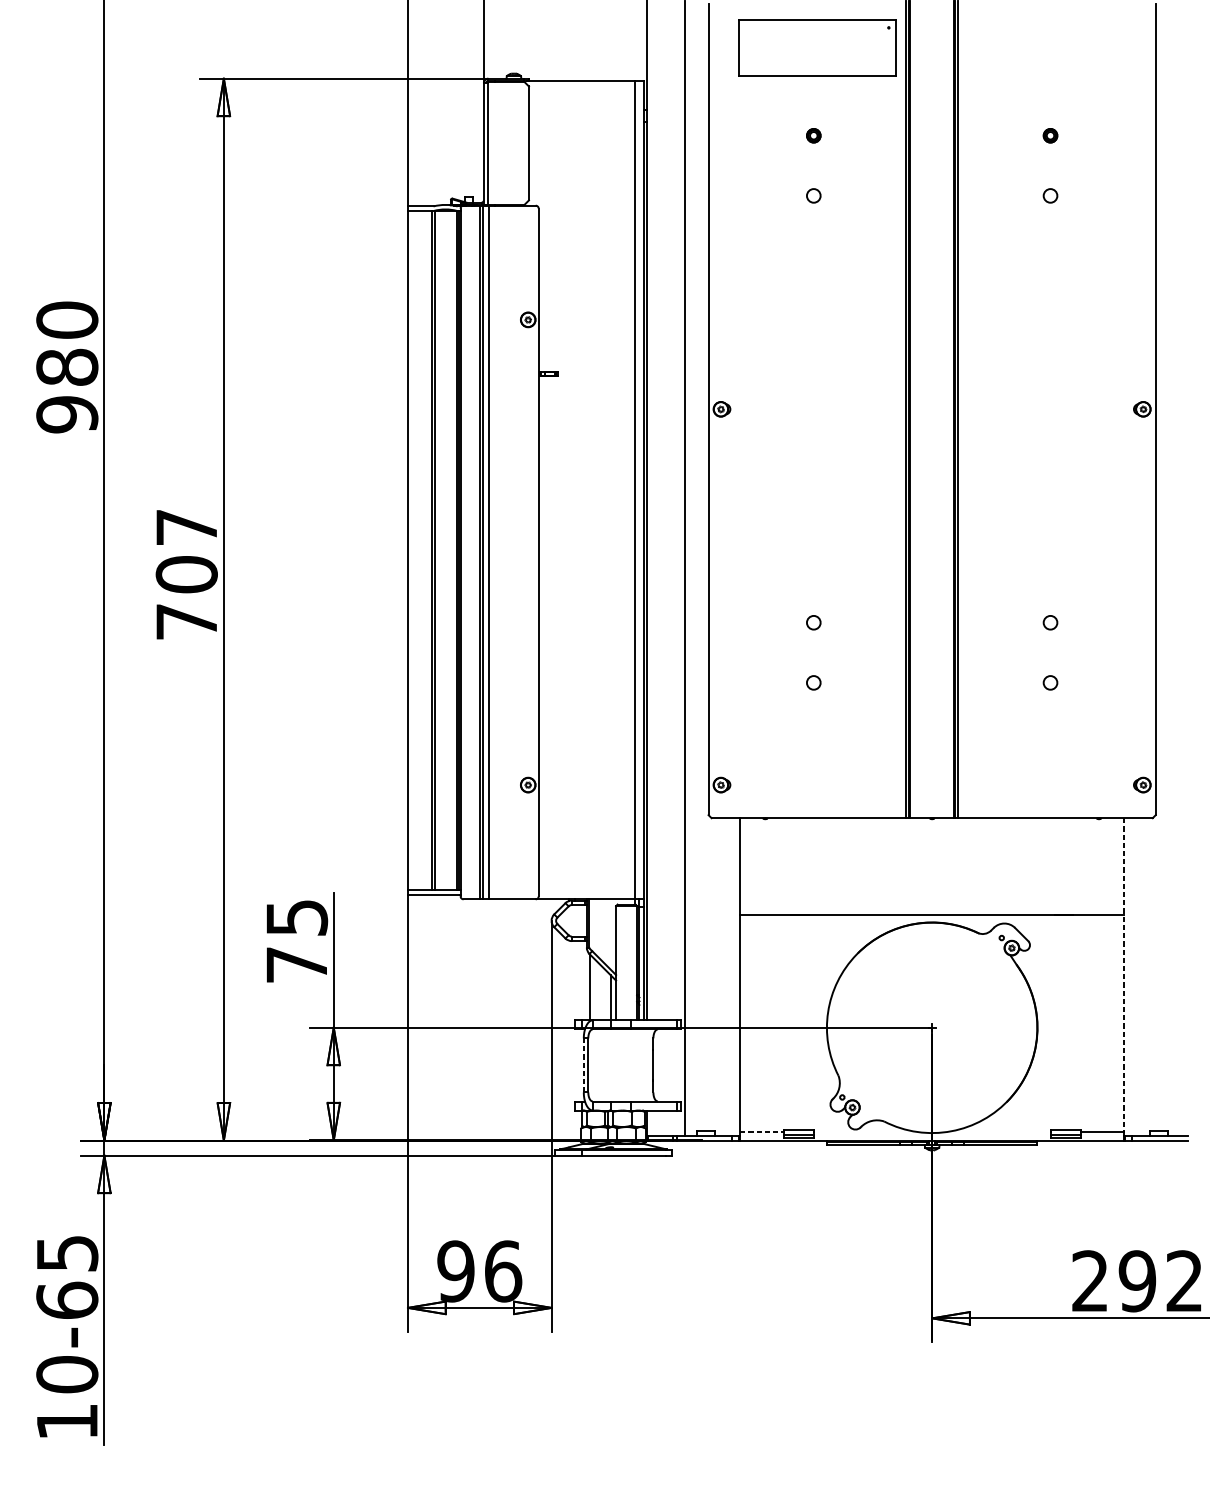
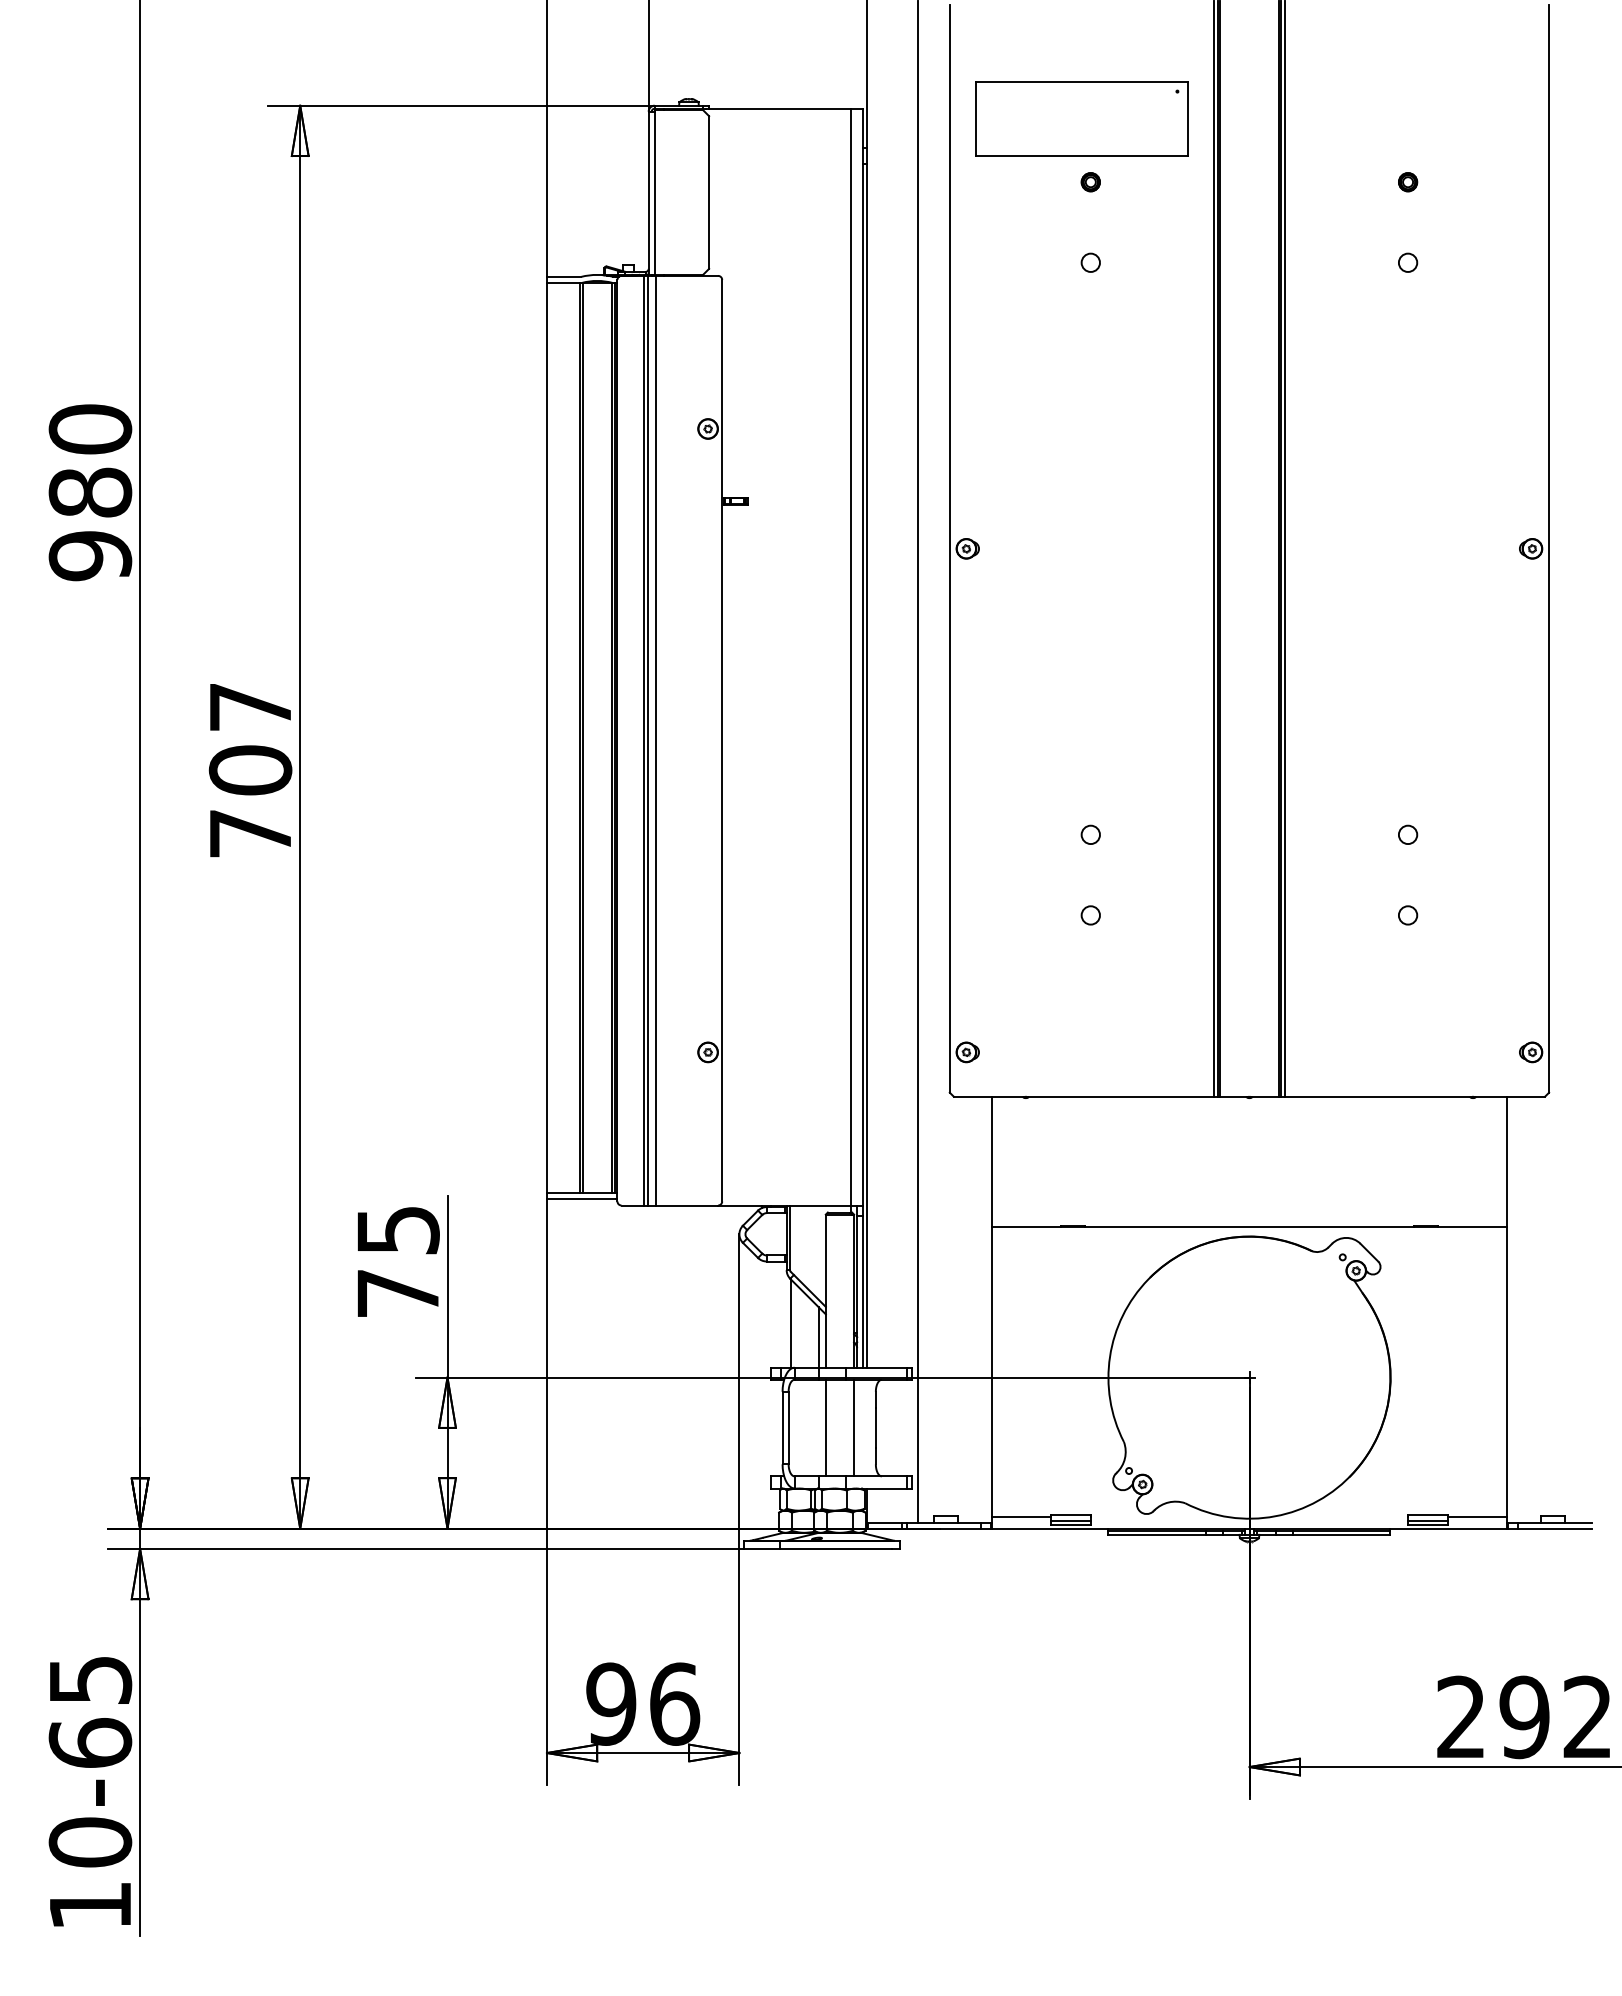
part: (817, 47) -> (1081, 118), moved
line: (1123, 977) -> (1506, 1310), dashed -> solid
line: (583, 1064) -> (782, 1427), dashed -> solid
line: (615, 1064) -> (825, 1427), added
line: (637, 1064) -> (854, 1427), added
line: (762, 1131) -> (1021, 1516), dashed -> solid

